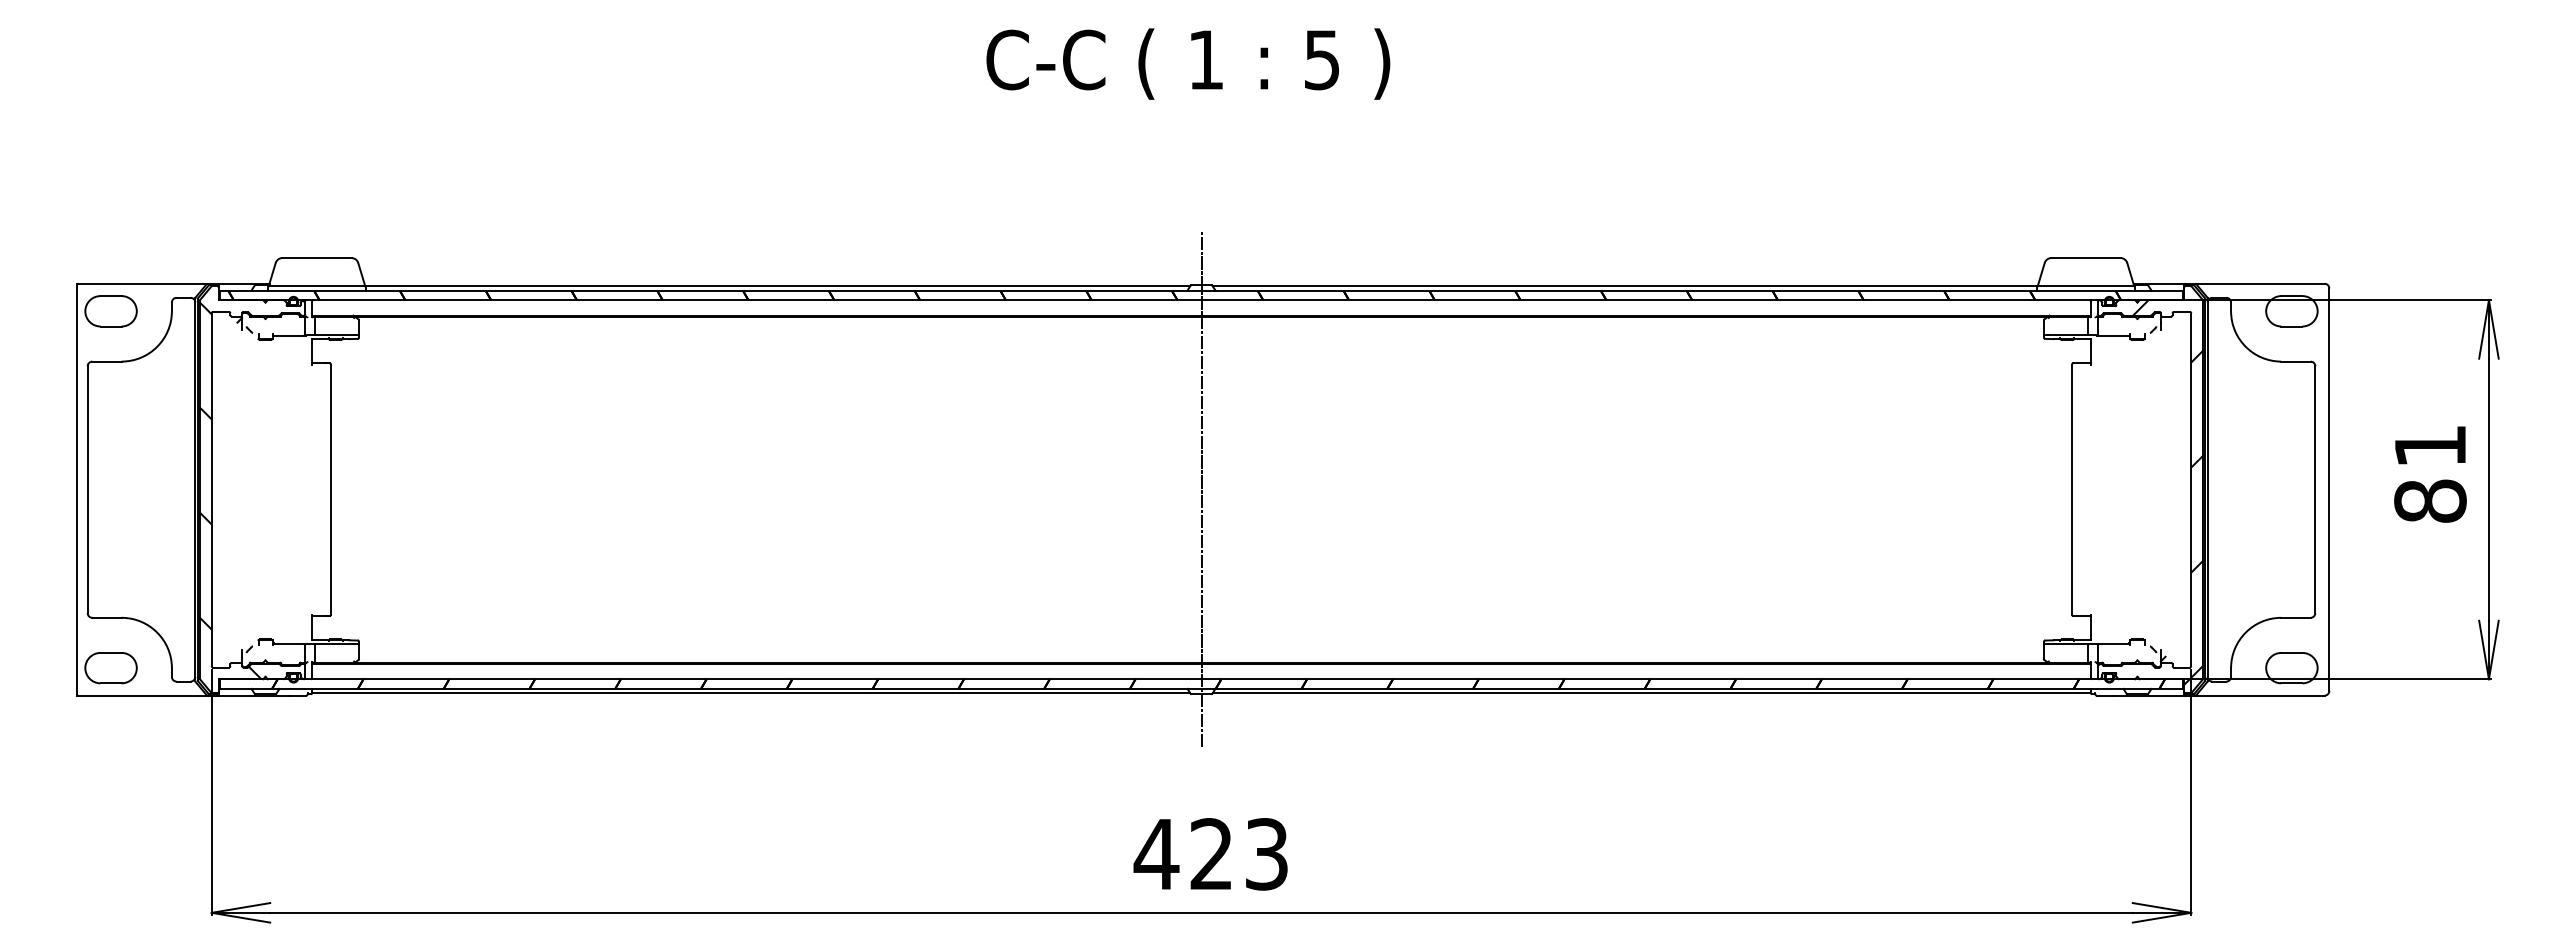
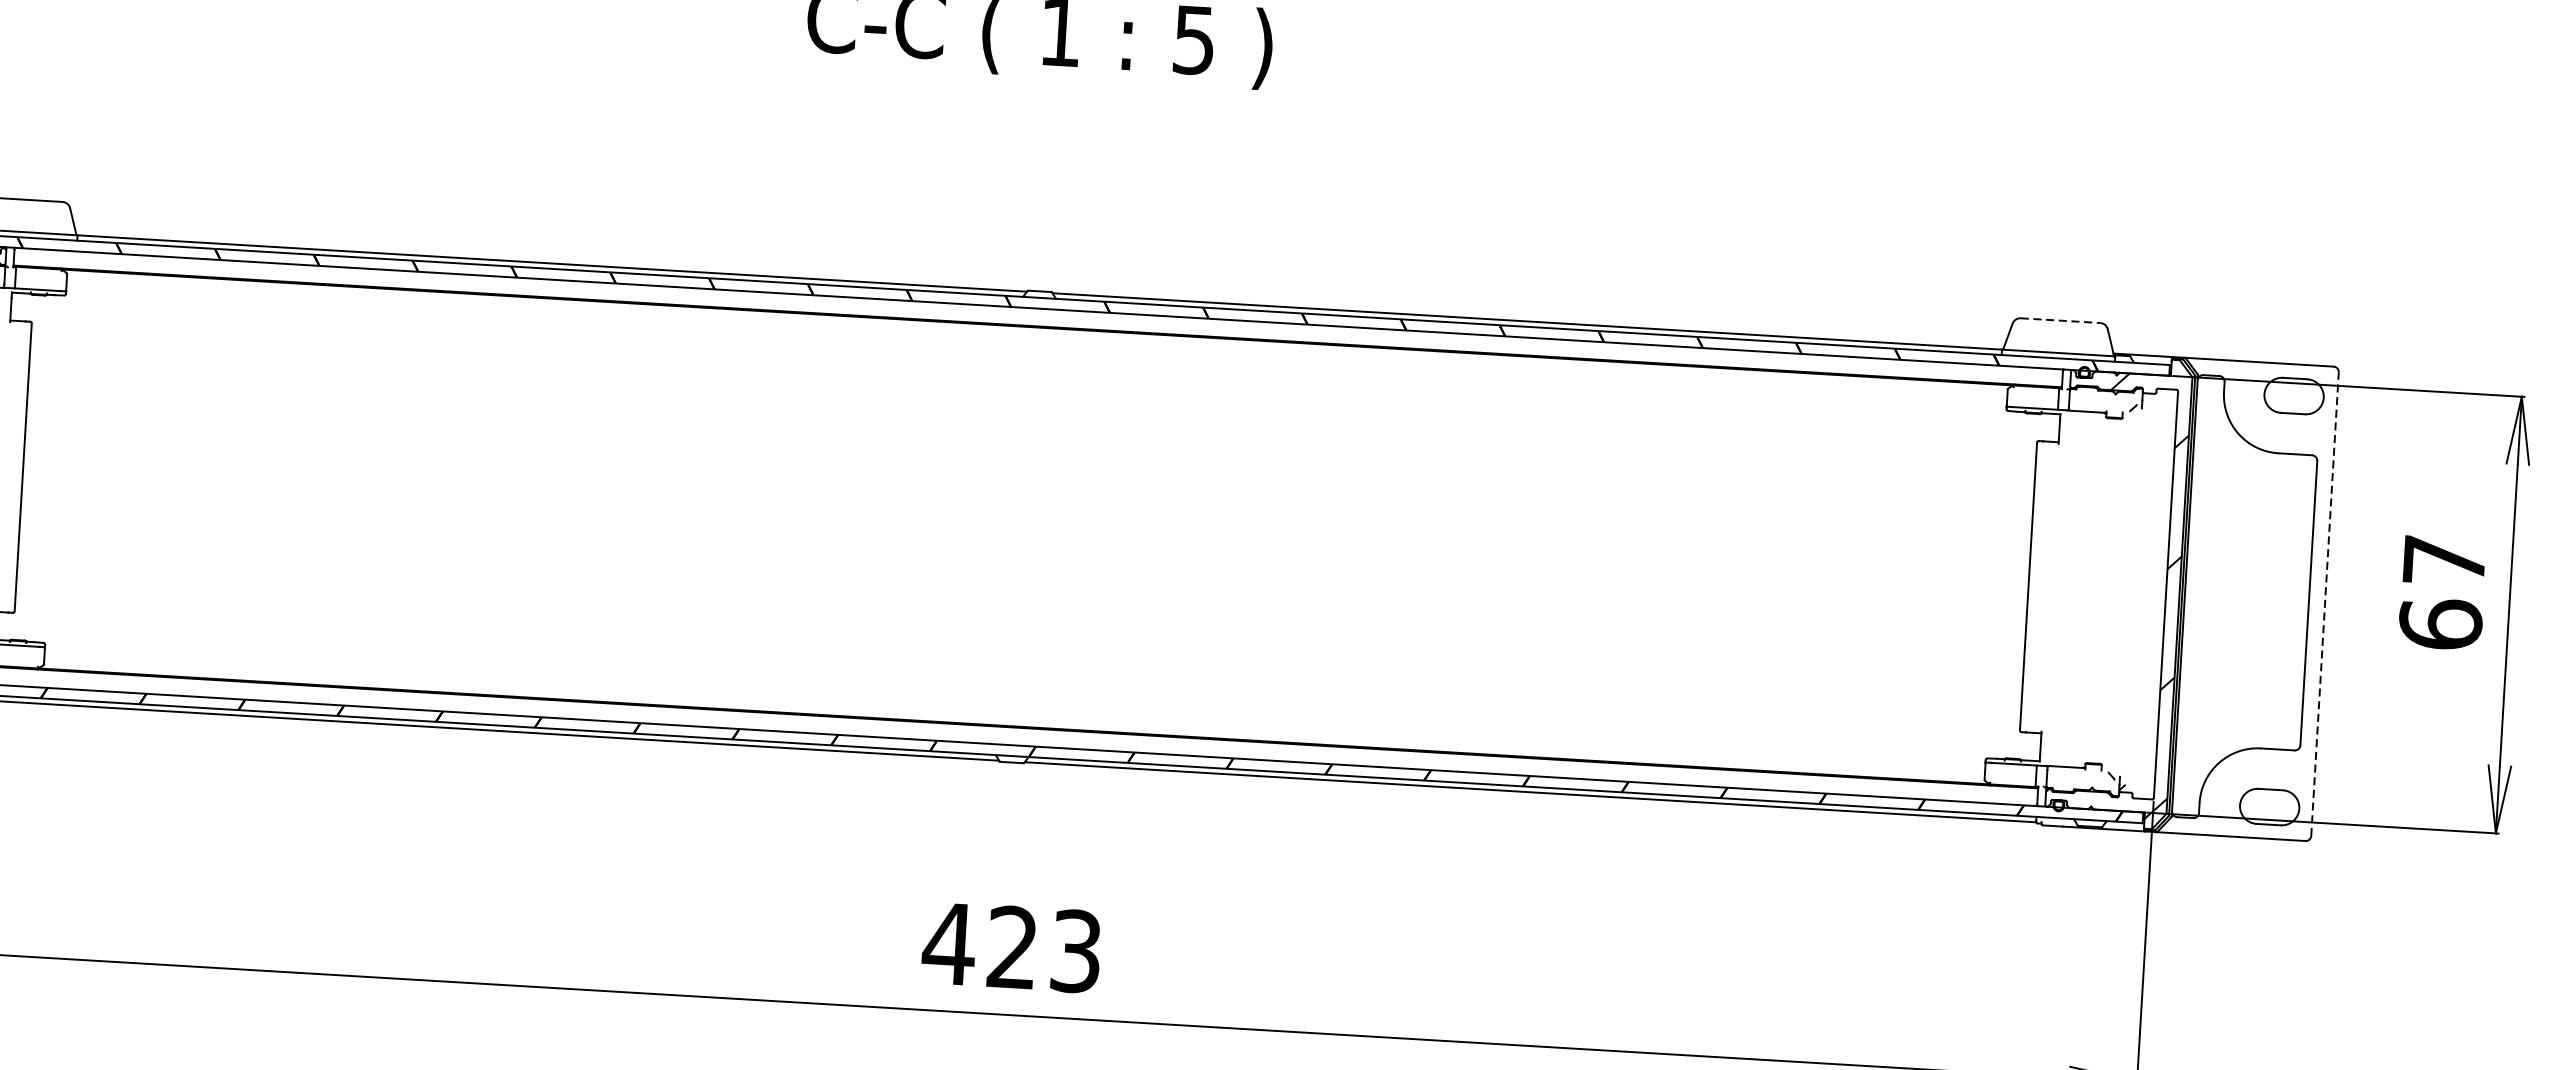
line: (2085, 258) -> (2059, 321), solid -> dashed
text: (2430, 474) -> (2442, 593), 81 -> 67
line: (1201, 489) -> (1025, 526), removed
line: (2329, 489) -> (2325, 603), solid -> dashed

